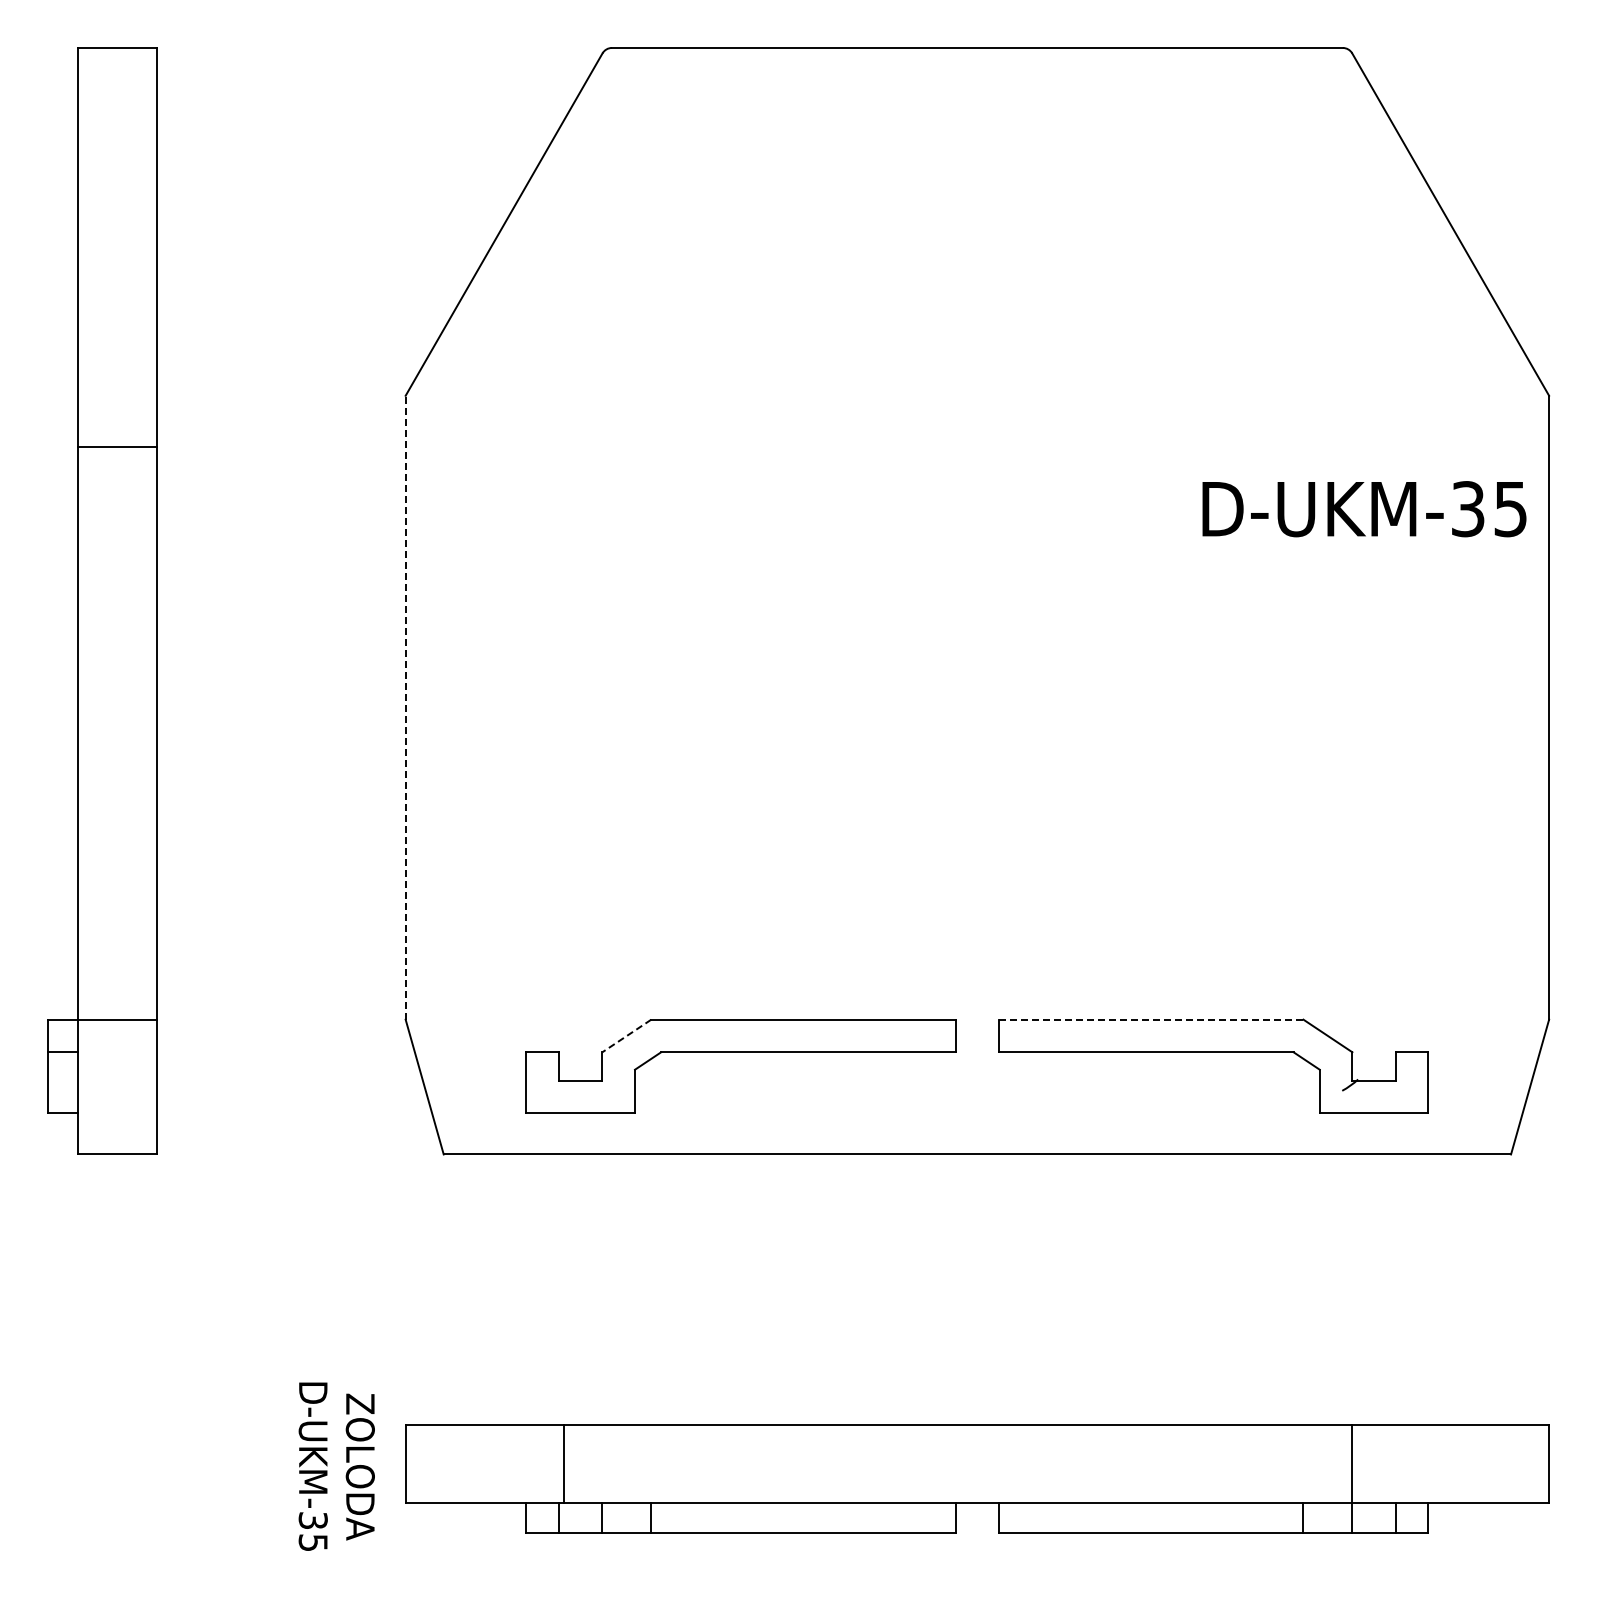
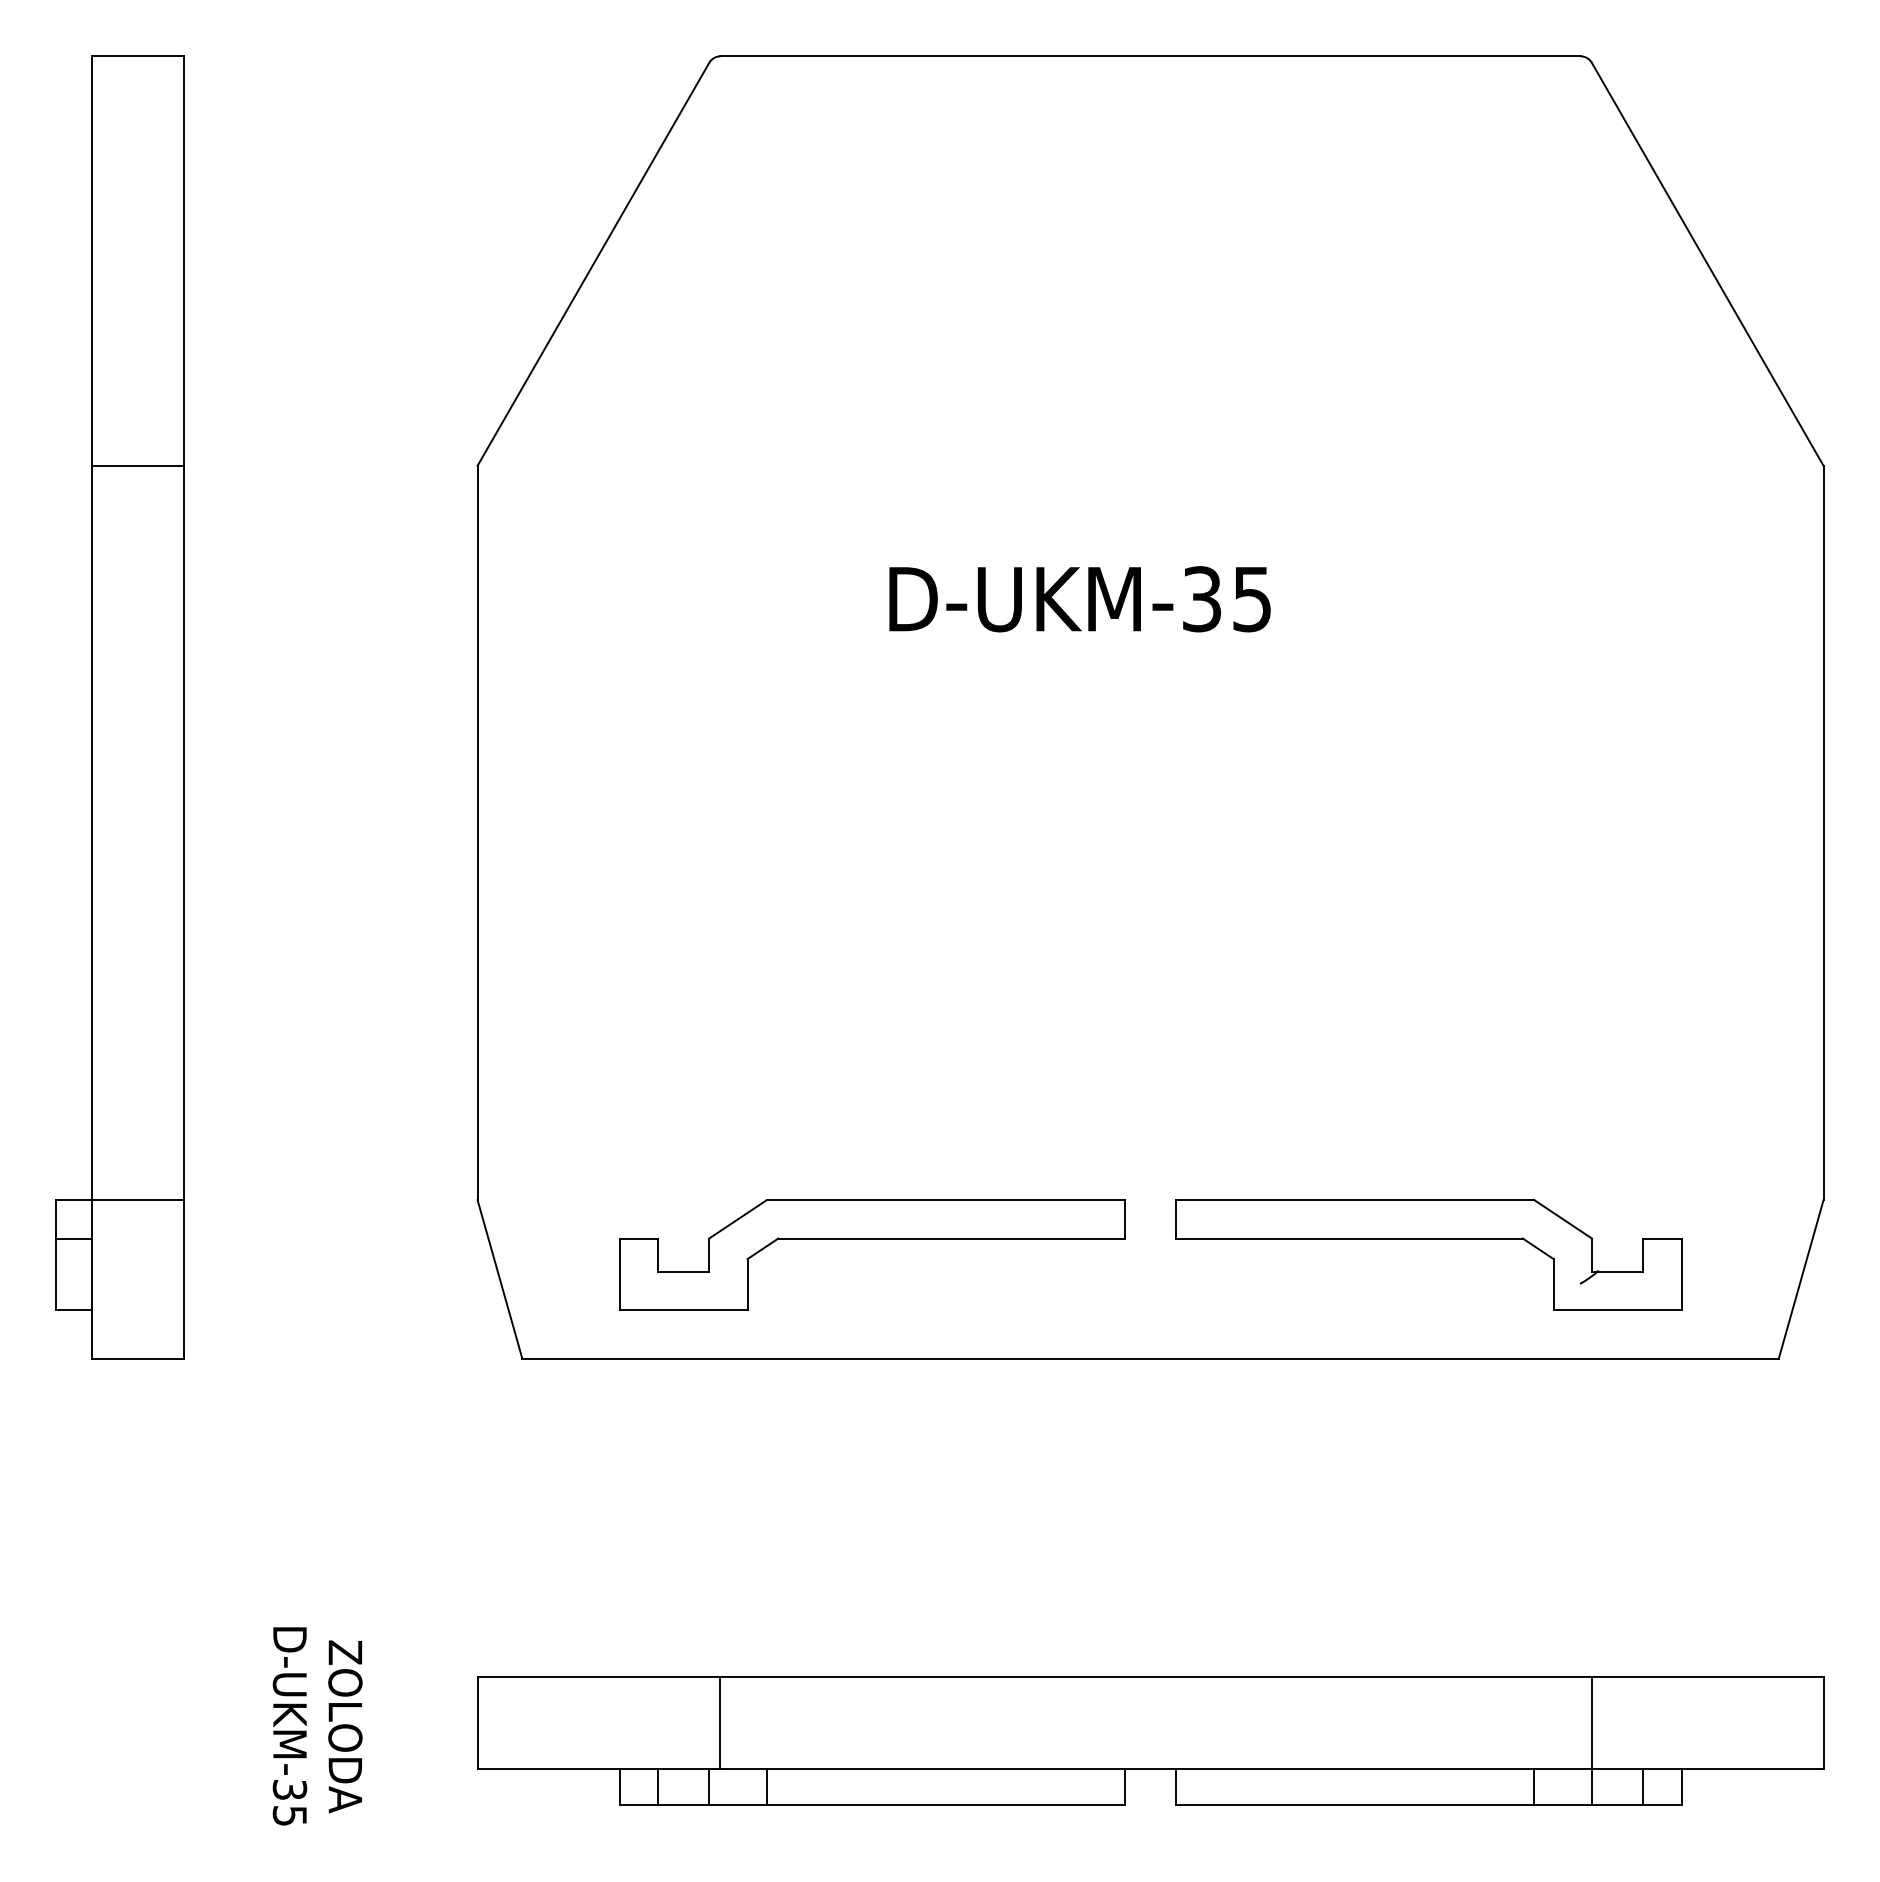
line: (117, 446) -> (138, 465), moved
text: (1364, 509) -> (1080, 599), moved
line: (405, 707) -> (477, 832), dashed -> solid
line: (1150, 1019) -> (1354, 1199), dashed -> solid
line: (626, 1036) -> (737, 1219), dashed -> solid
line: (563, 1463) -> (719, 1722), moved
text: (336, 1466) -> (317, 1726), moved

